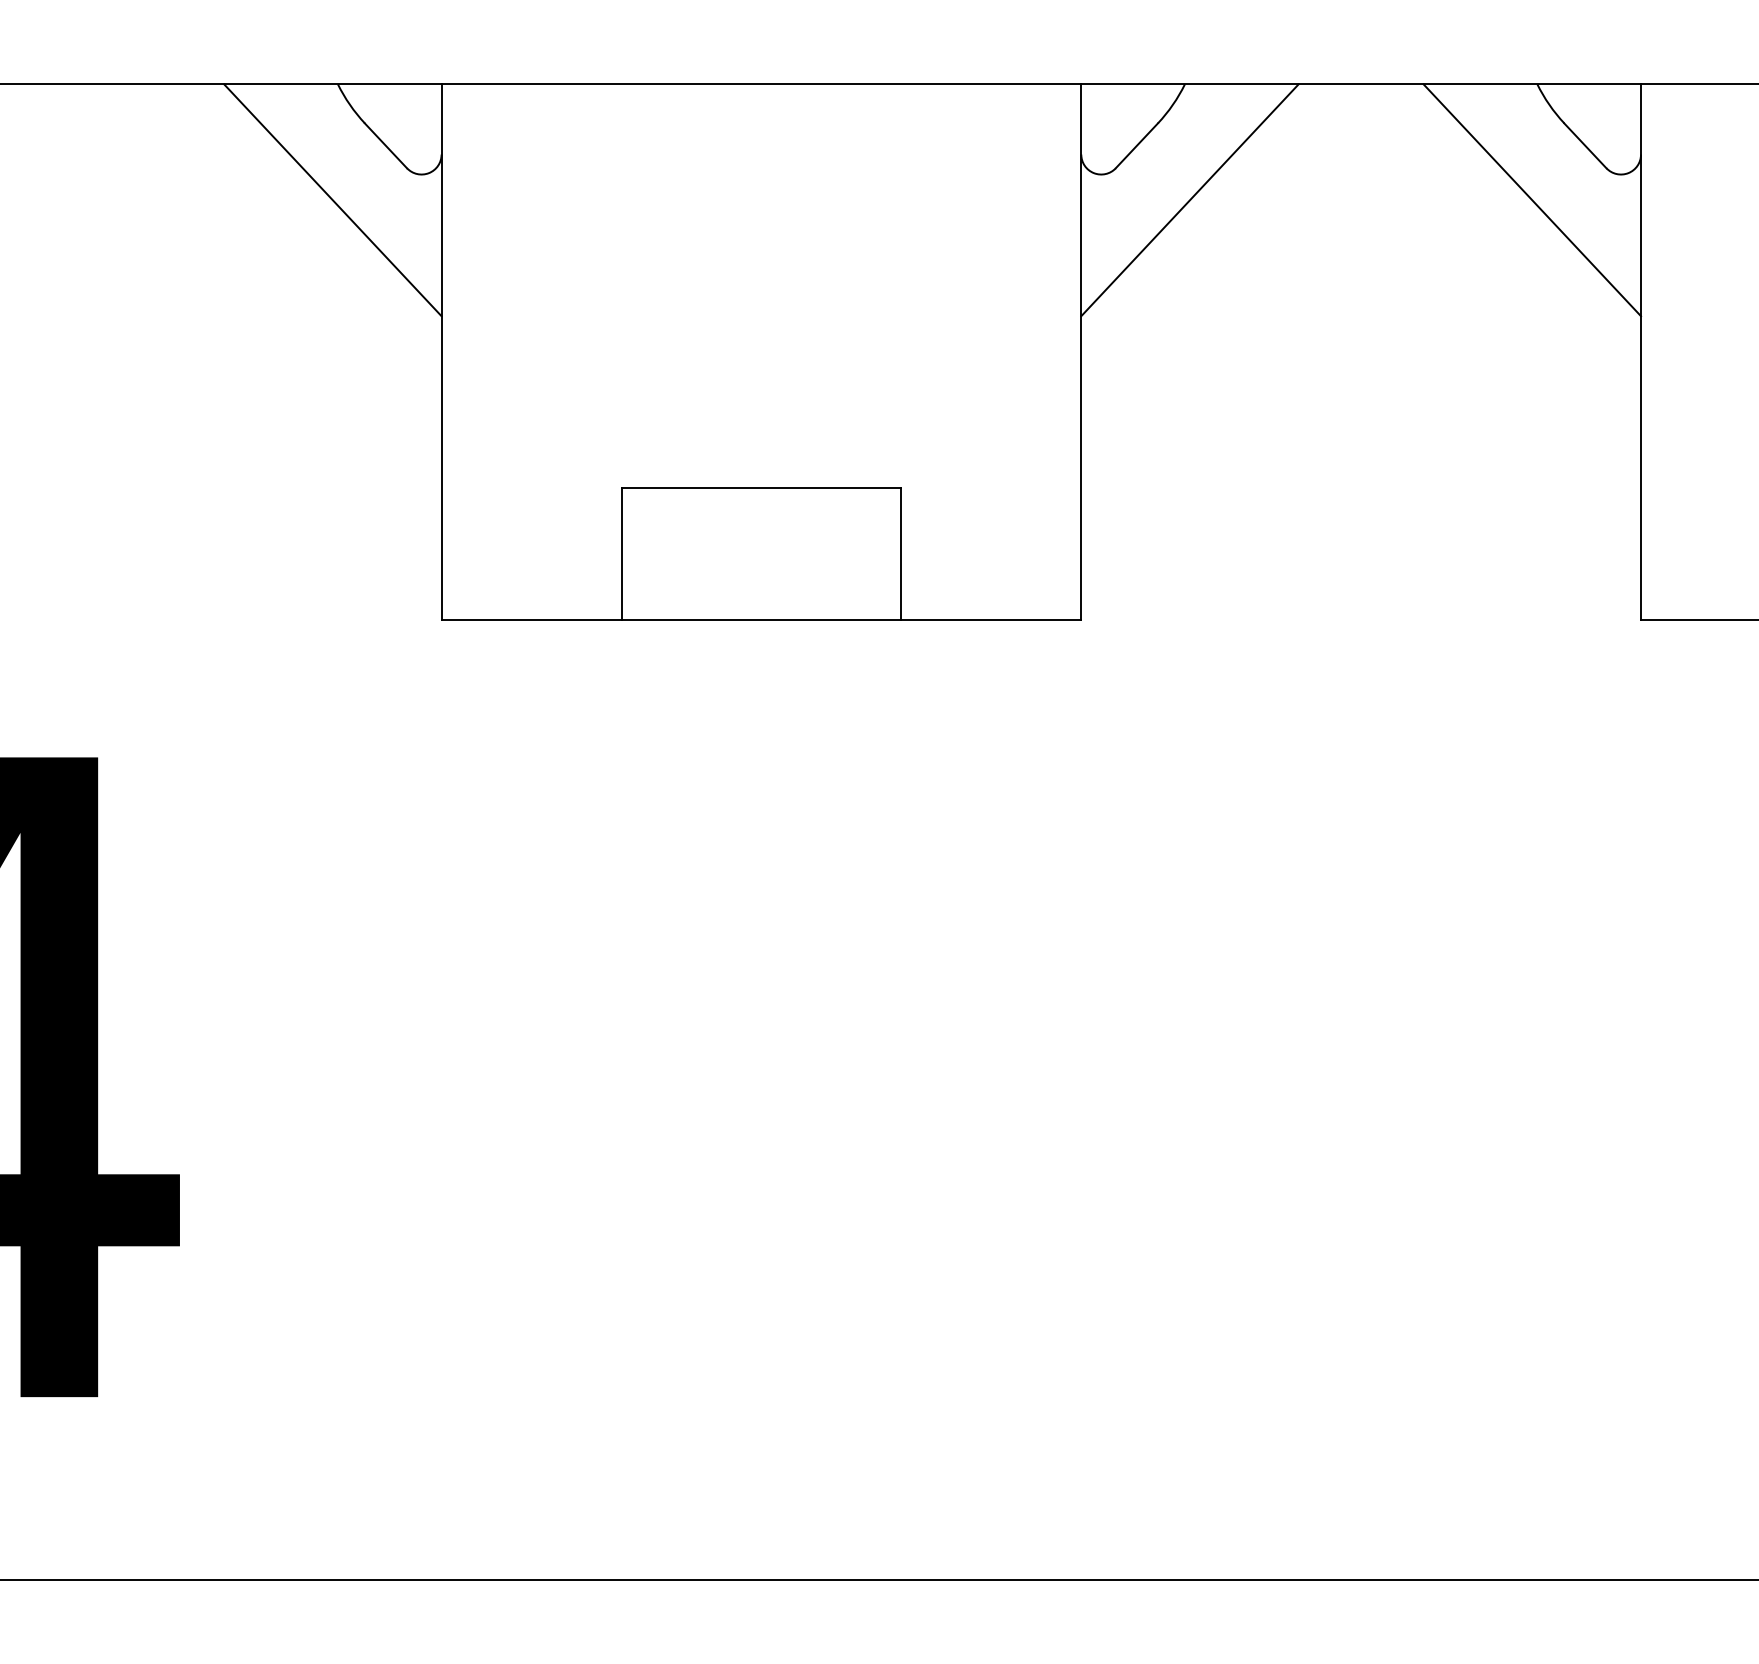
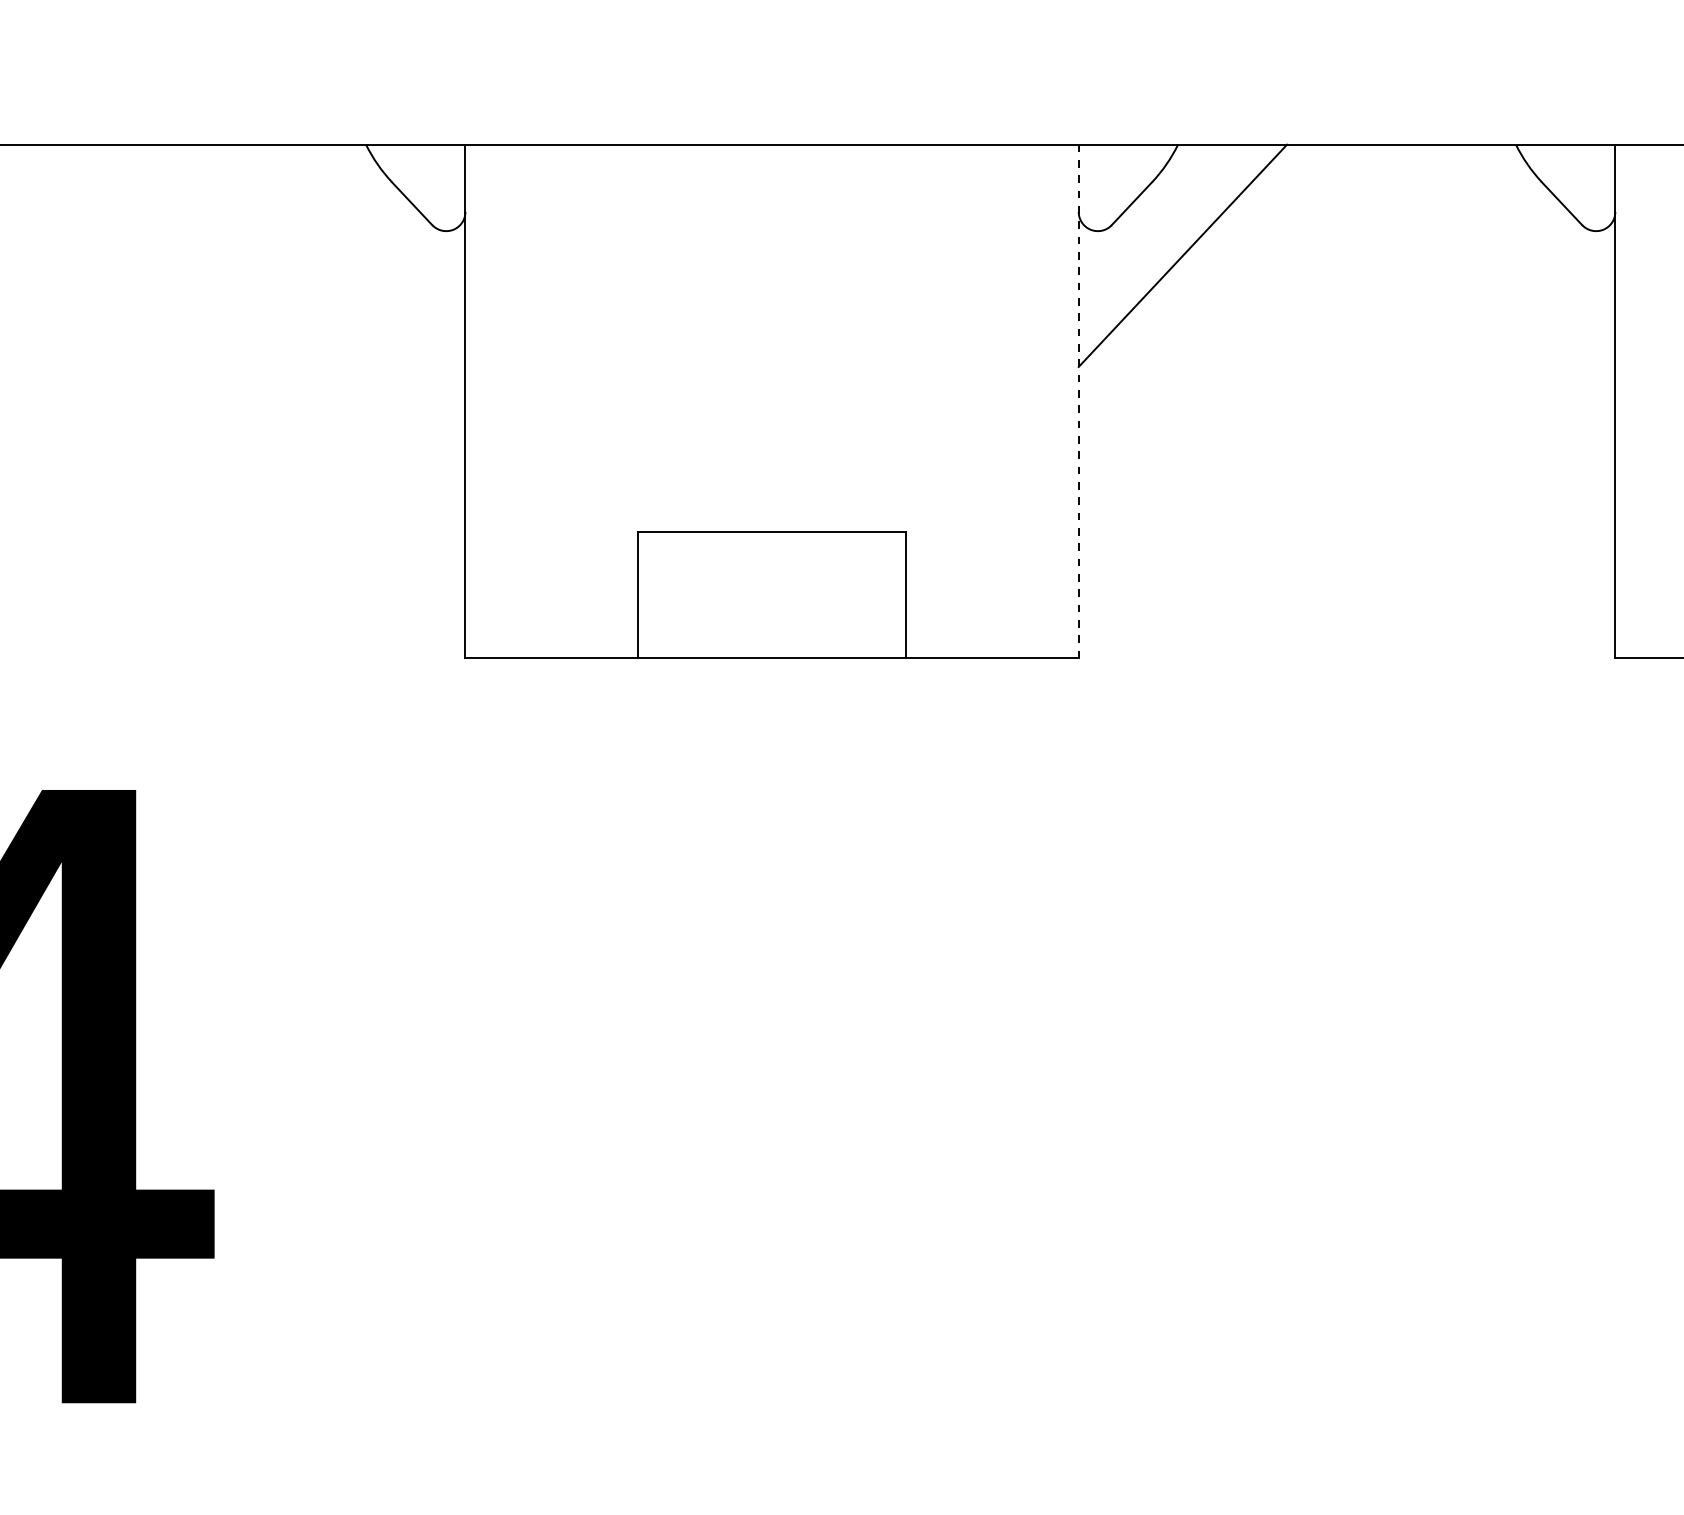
line: (332, 200) -> (360, 256), removed
line: (1532, 200) -> (1511, 256), removed
line: (1081, 352) -> (1078, 401), solid -> dashed

